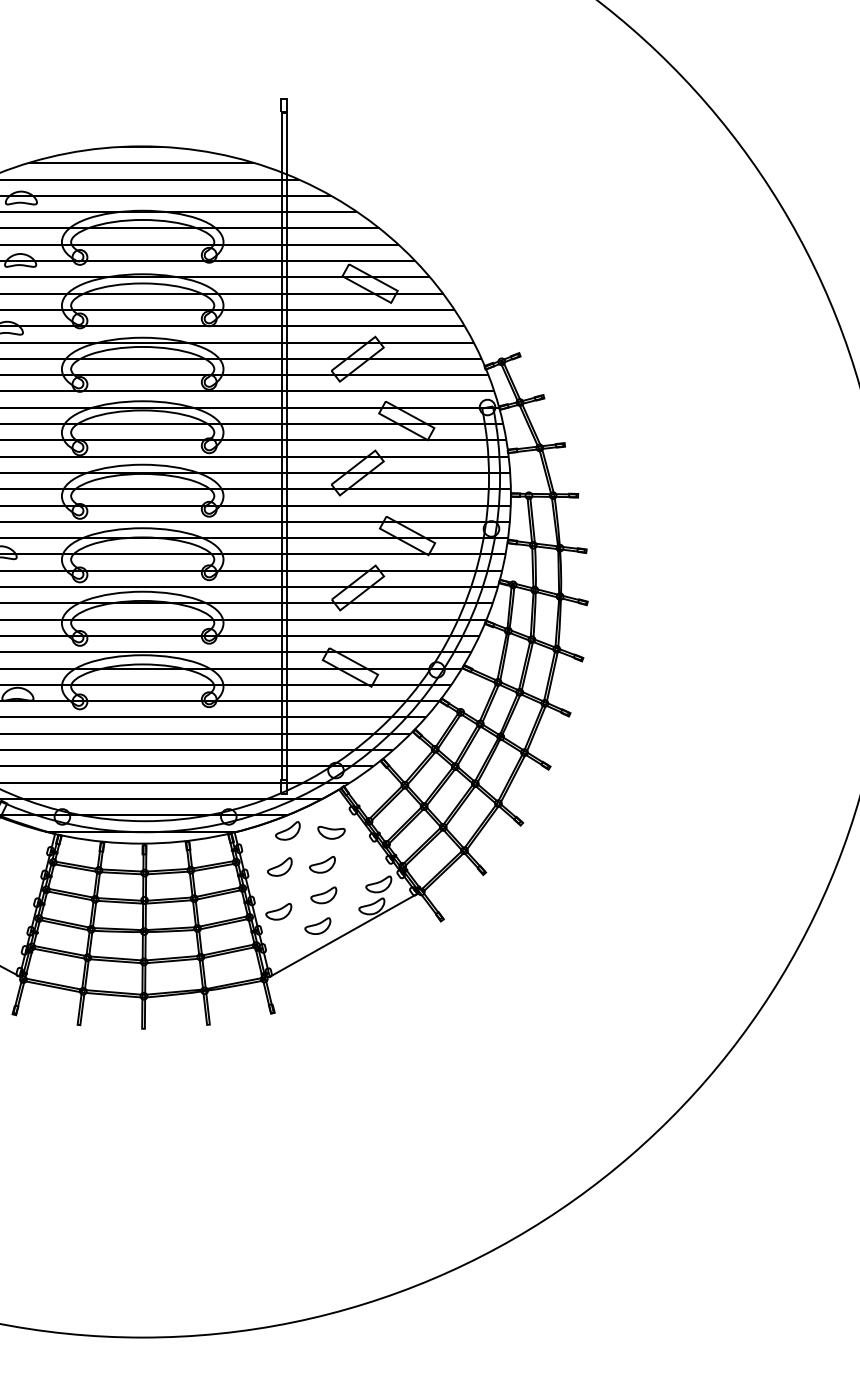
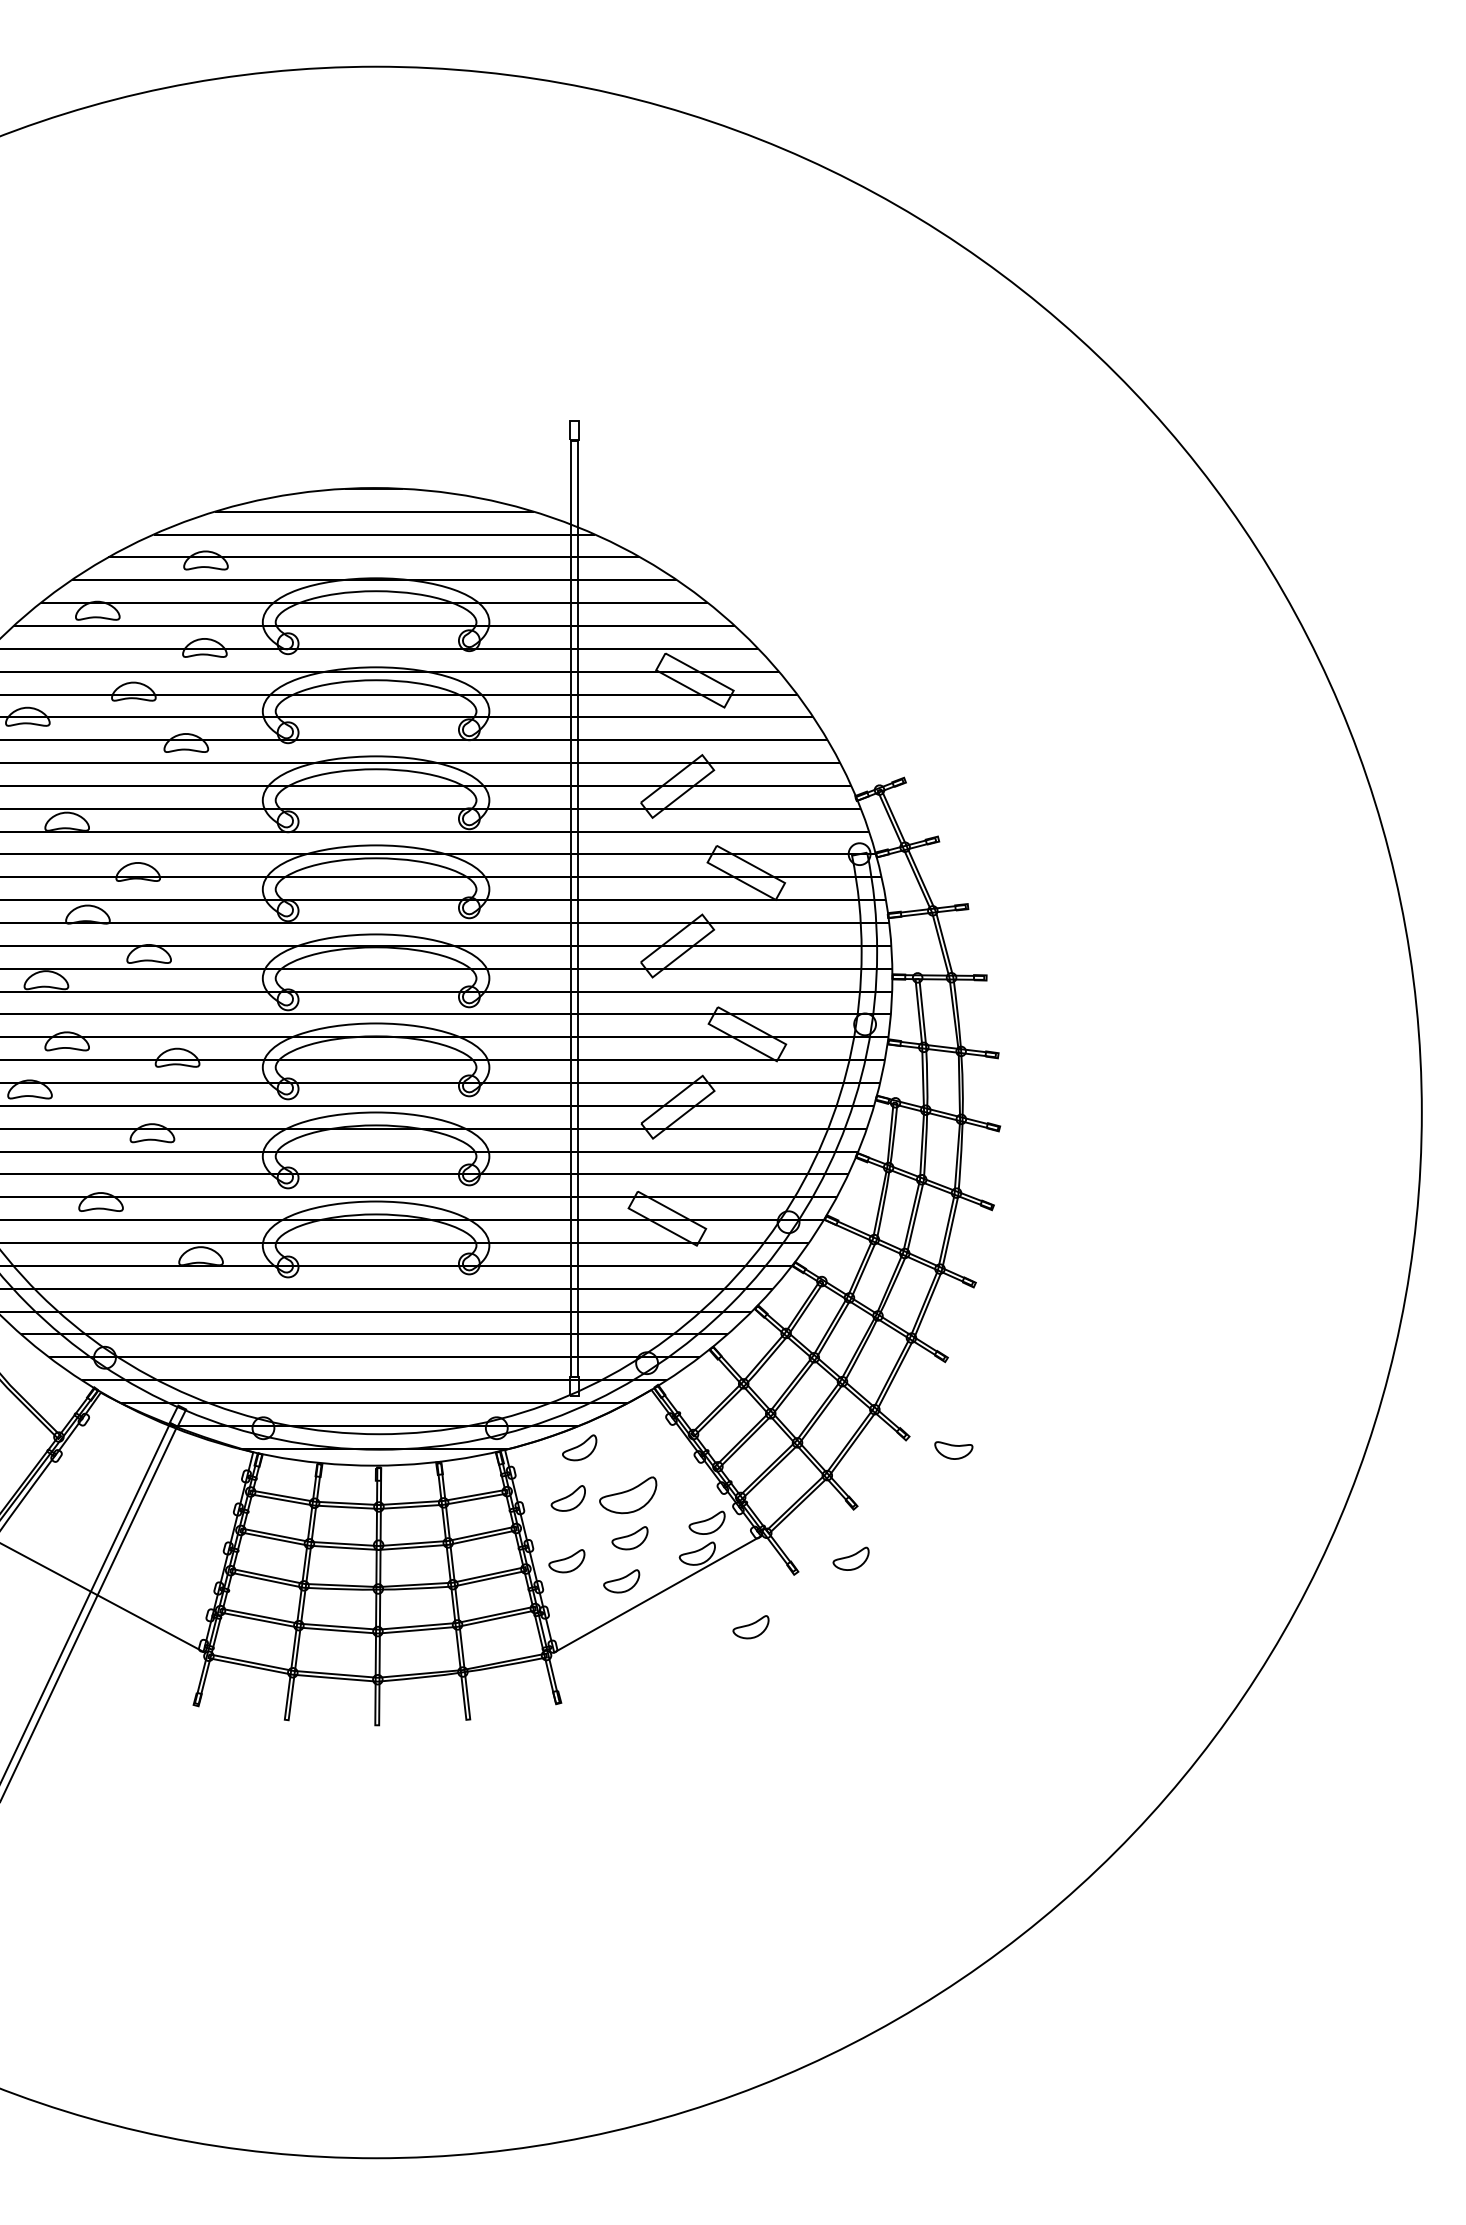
part: (331, 832) -> (953, 1450), moved
part: (322, 864) -> (627, 1495), size x1.6
part: (481, 909) -> (850, 1558), added
part: (409, 959) -> (750, 1627), added

